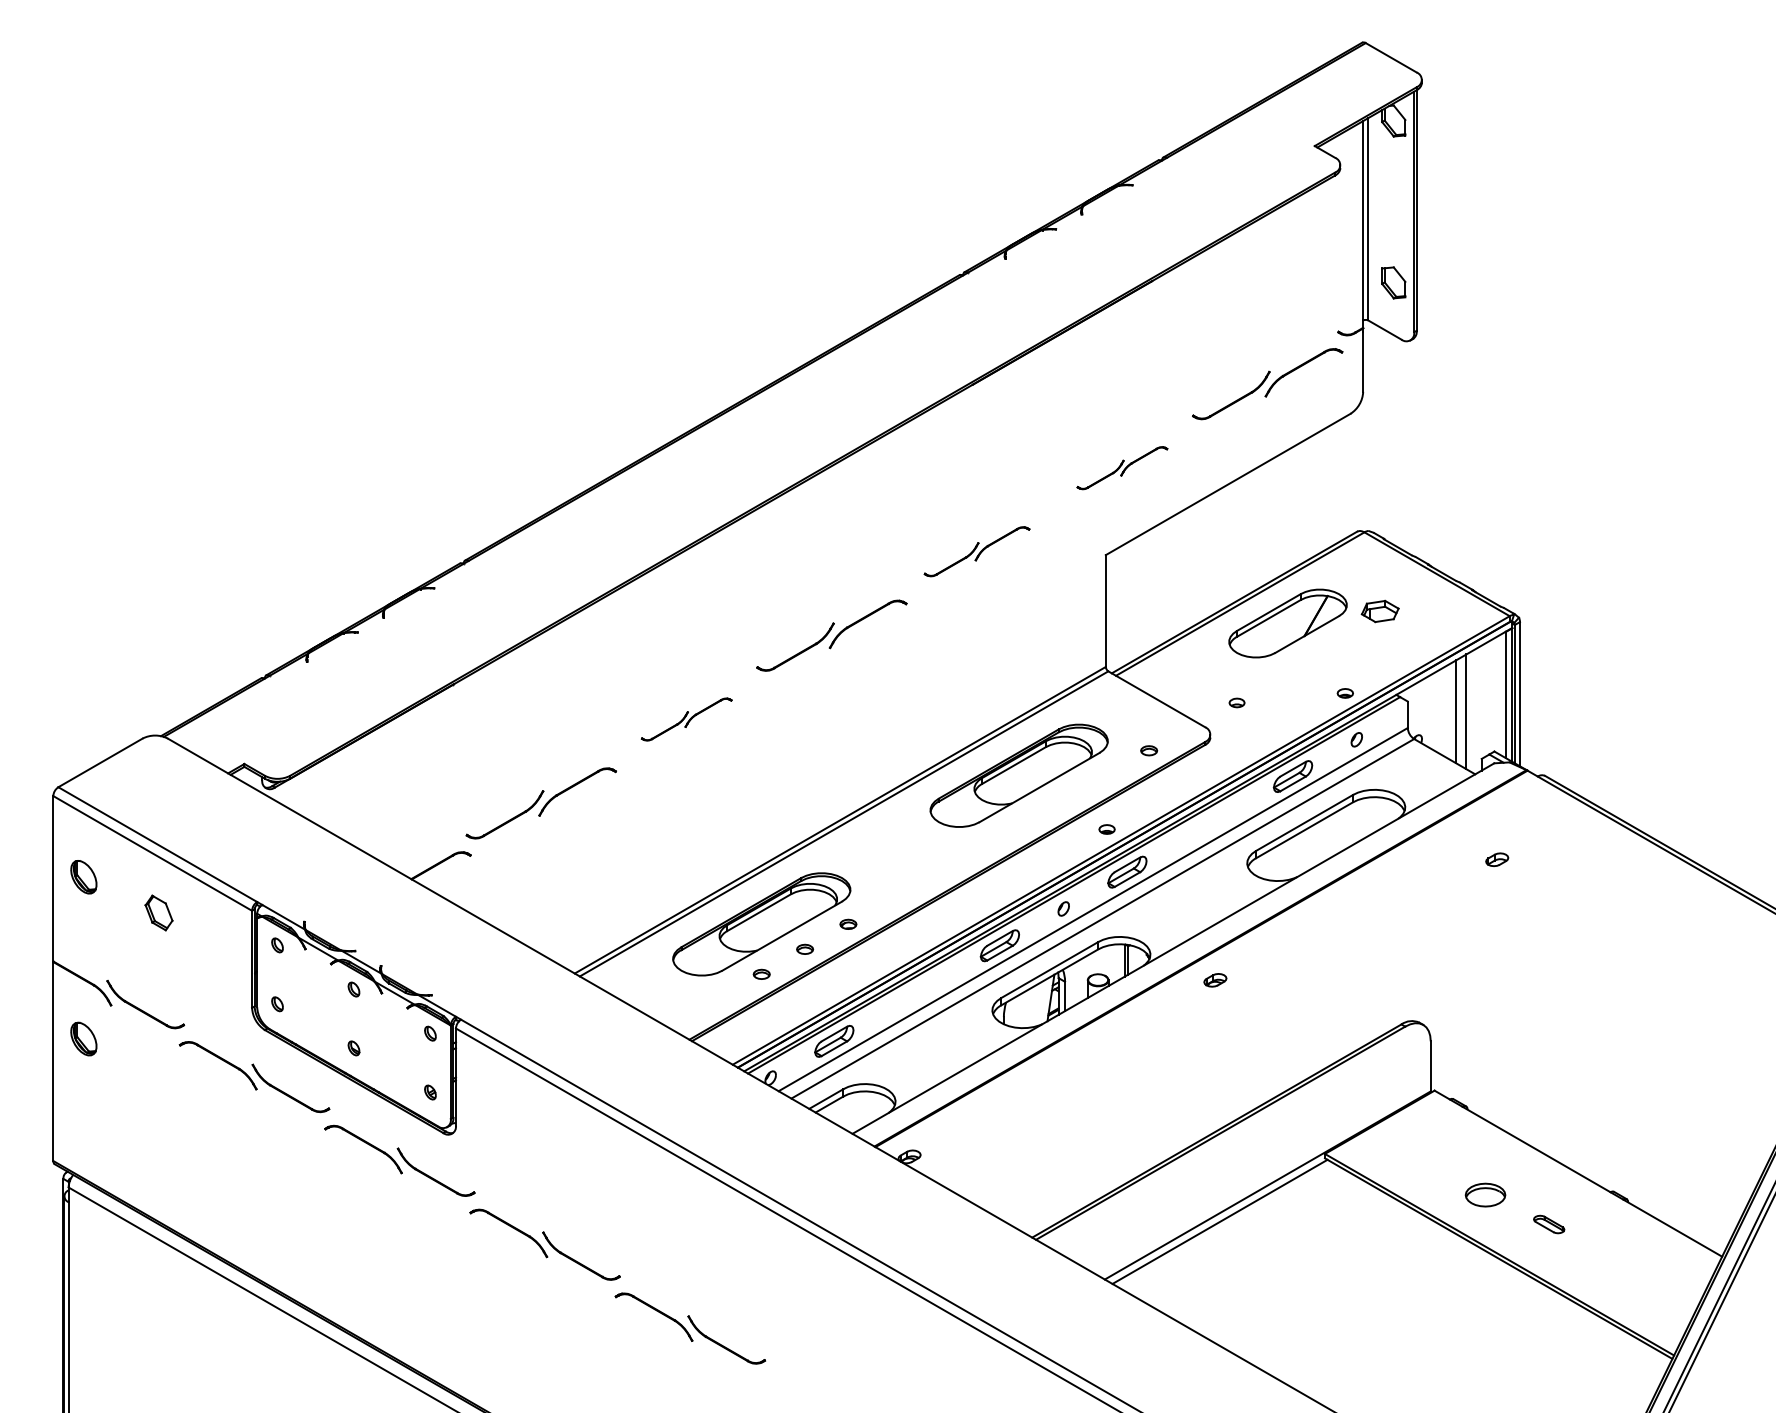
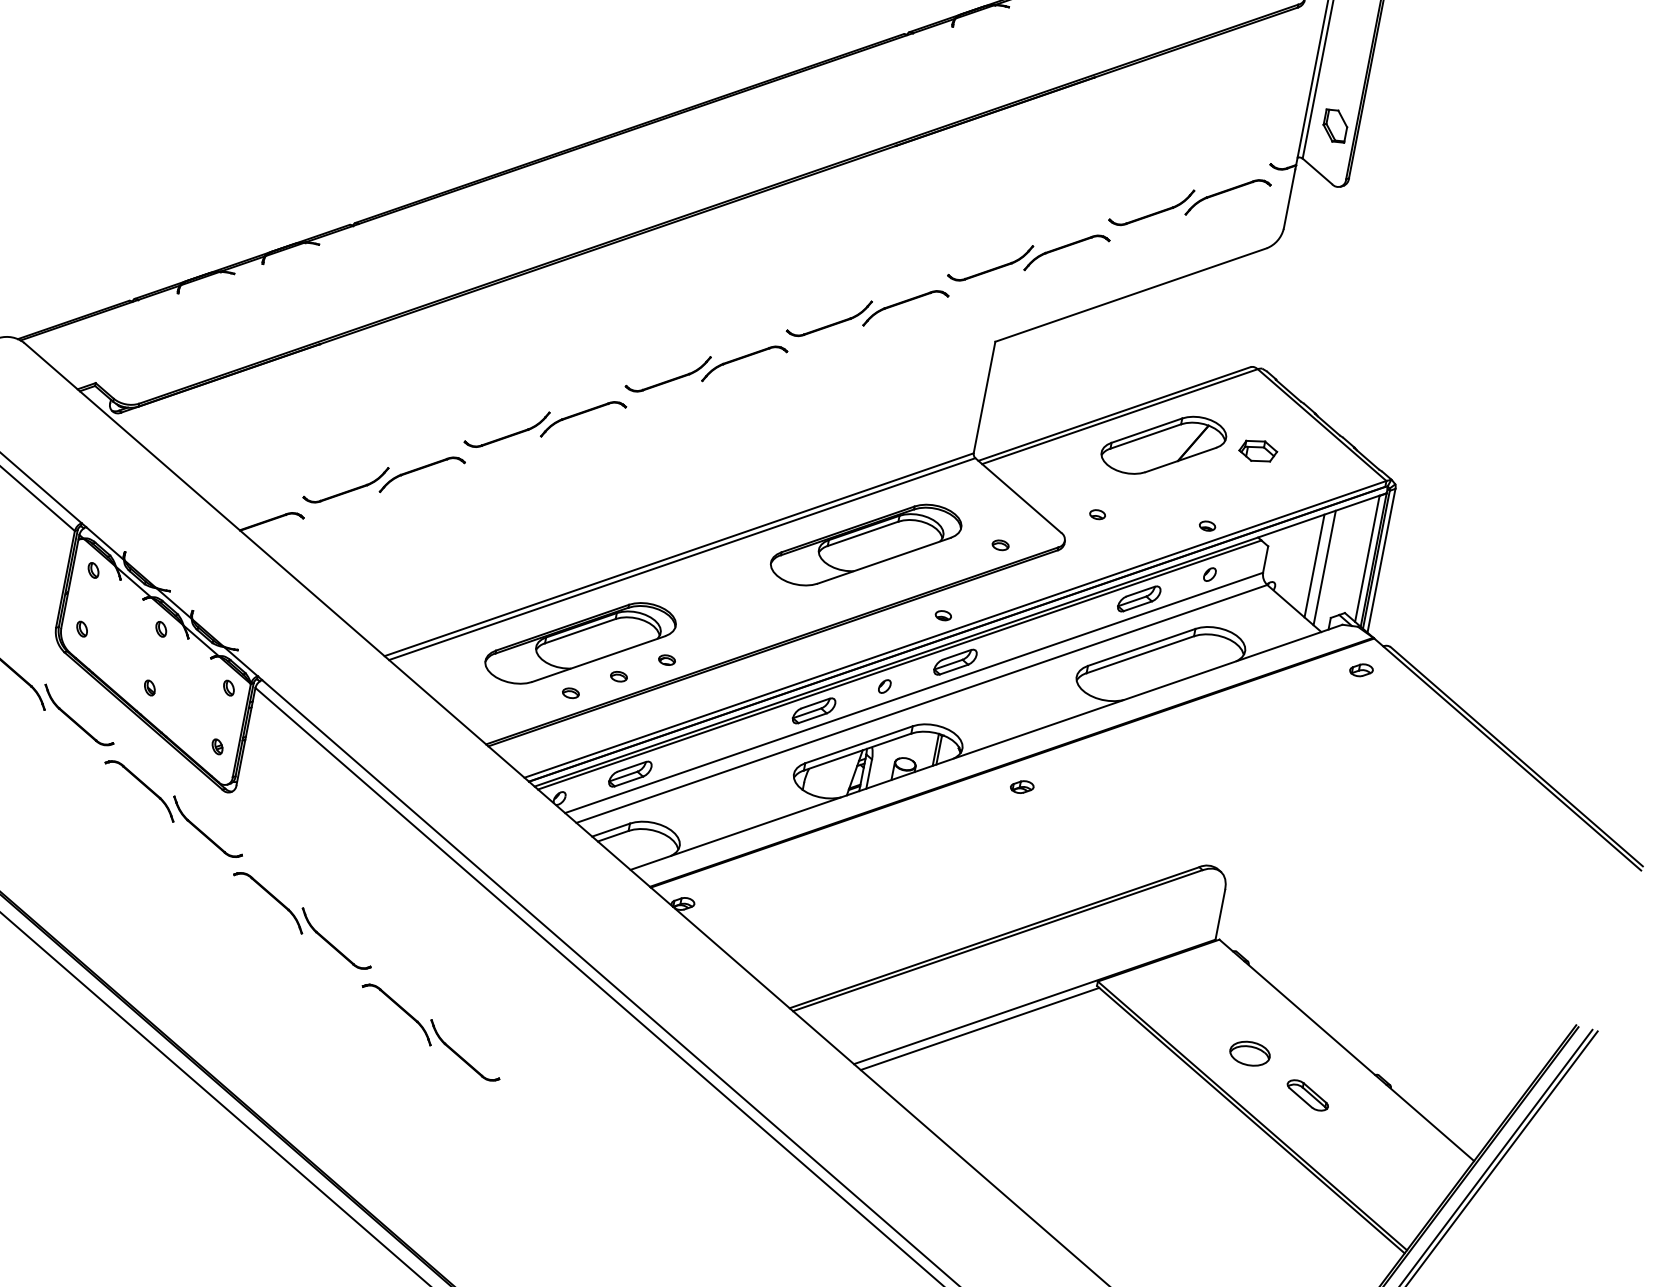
part: (1122, 468) -> (1028, 258), size x1.67
part: (976, 551) -> (867, 313), size x1.43
part: (686, 719) -> (545, 424), size x1.67
part: (1497, 859) -> (1361, 670), moved
part: (1548, 1224) -> (1307, 1095), size x1.43

